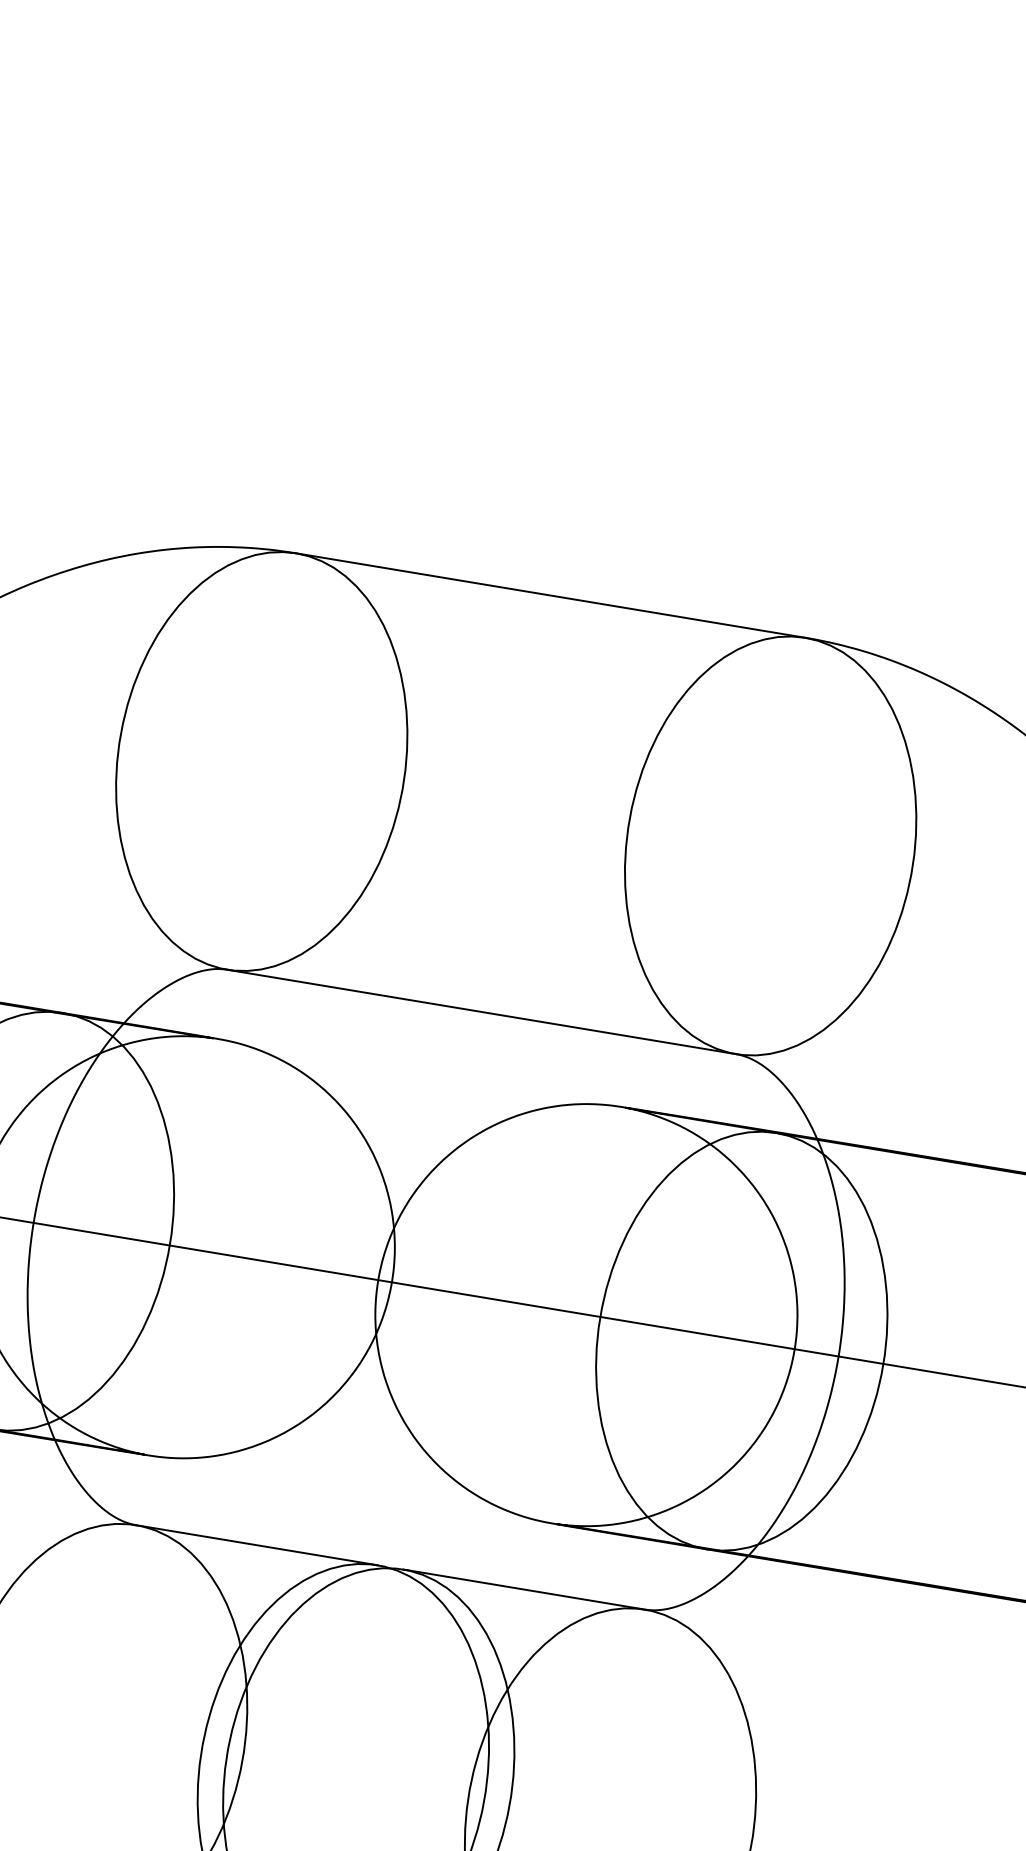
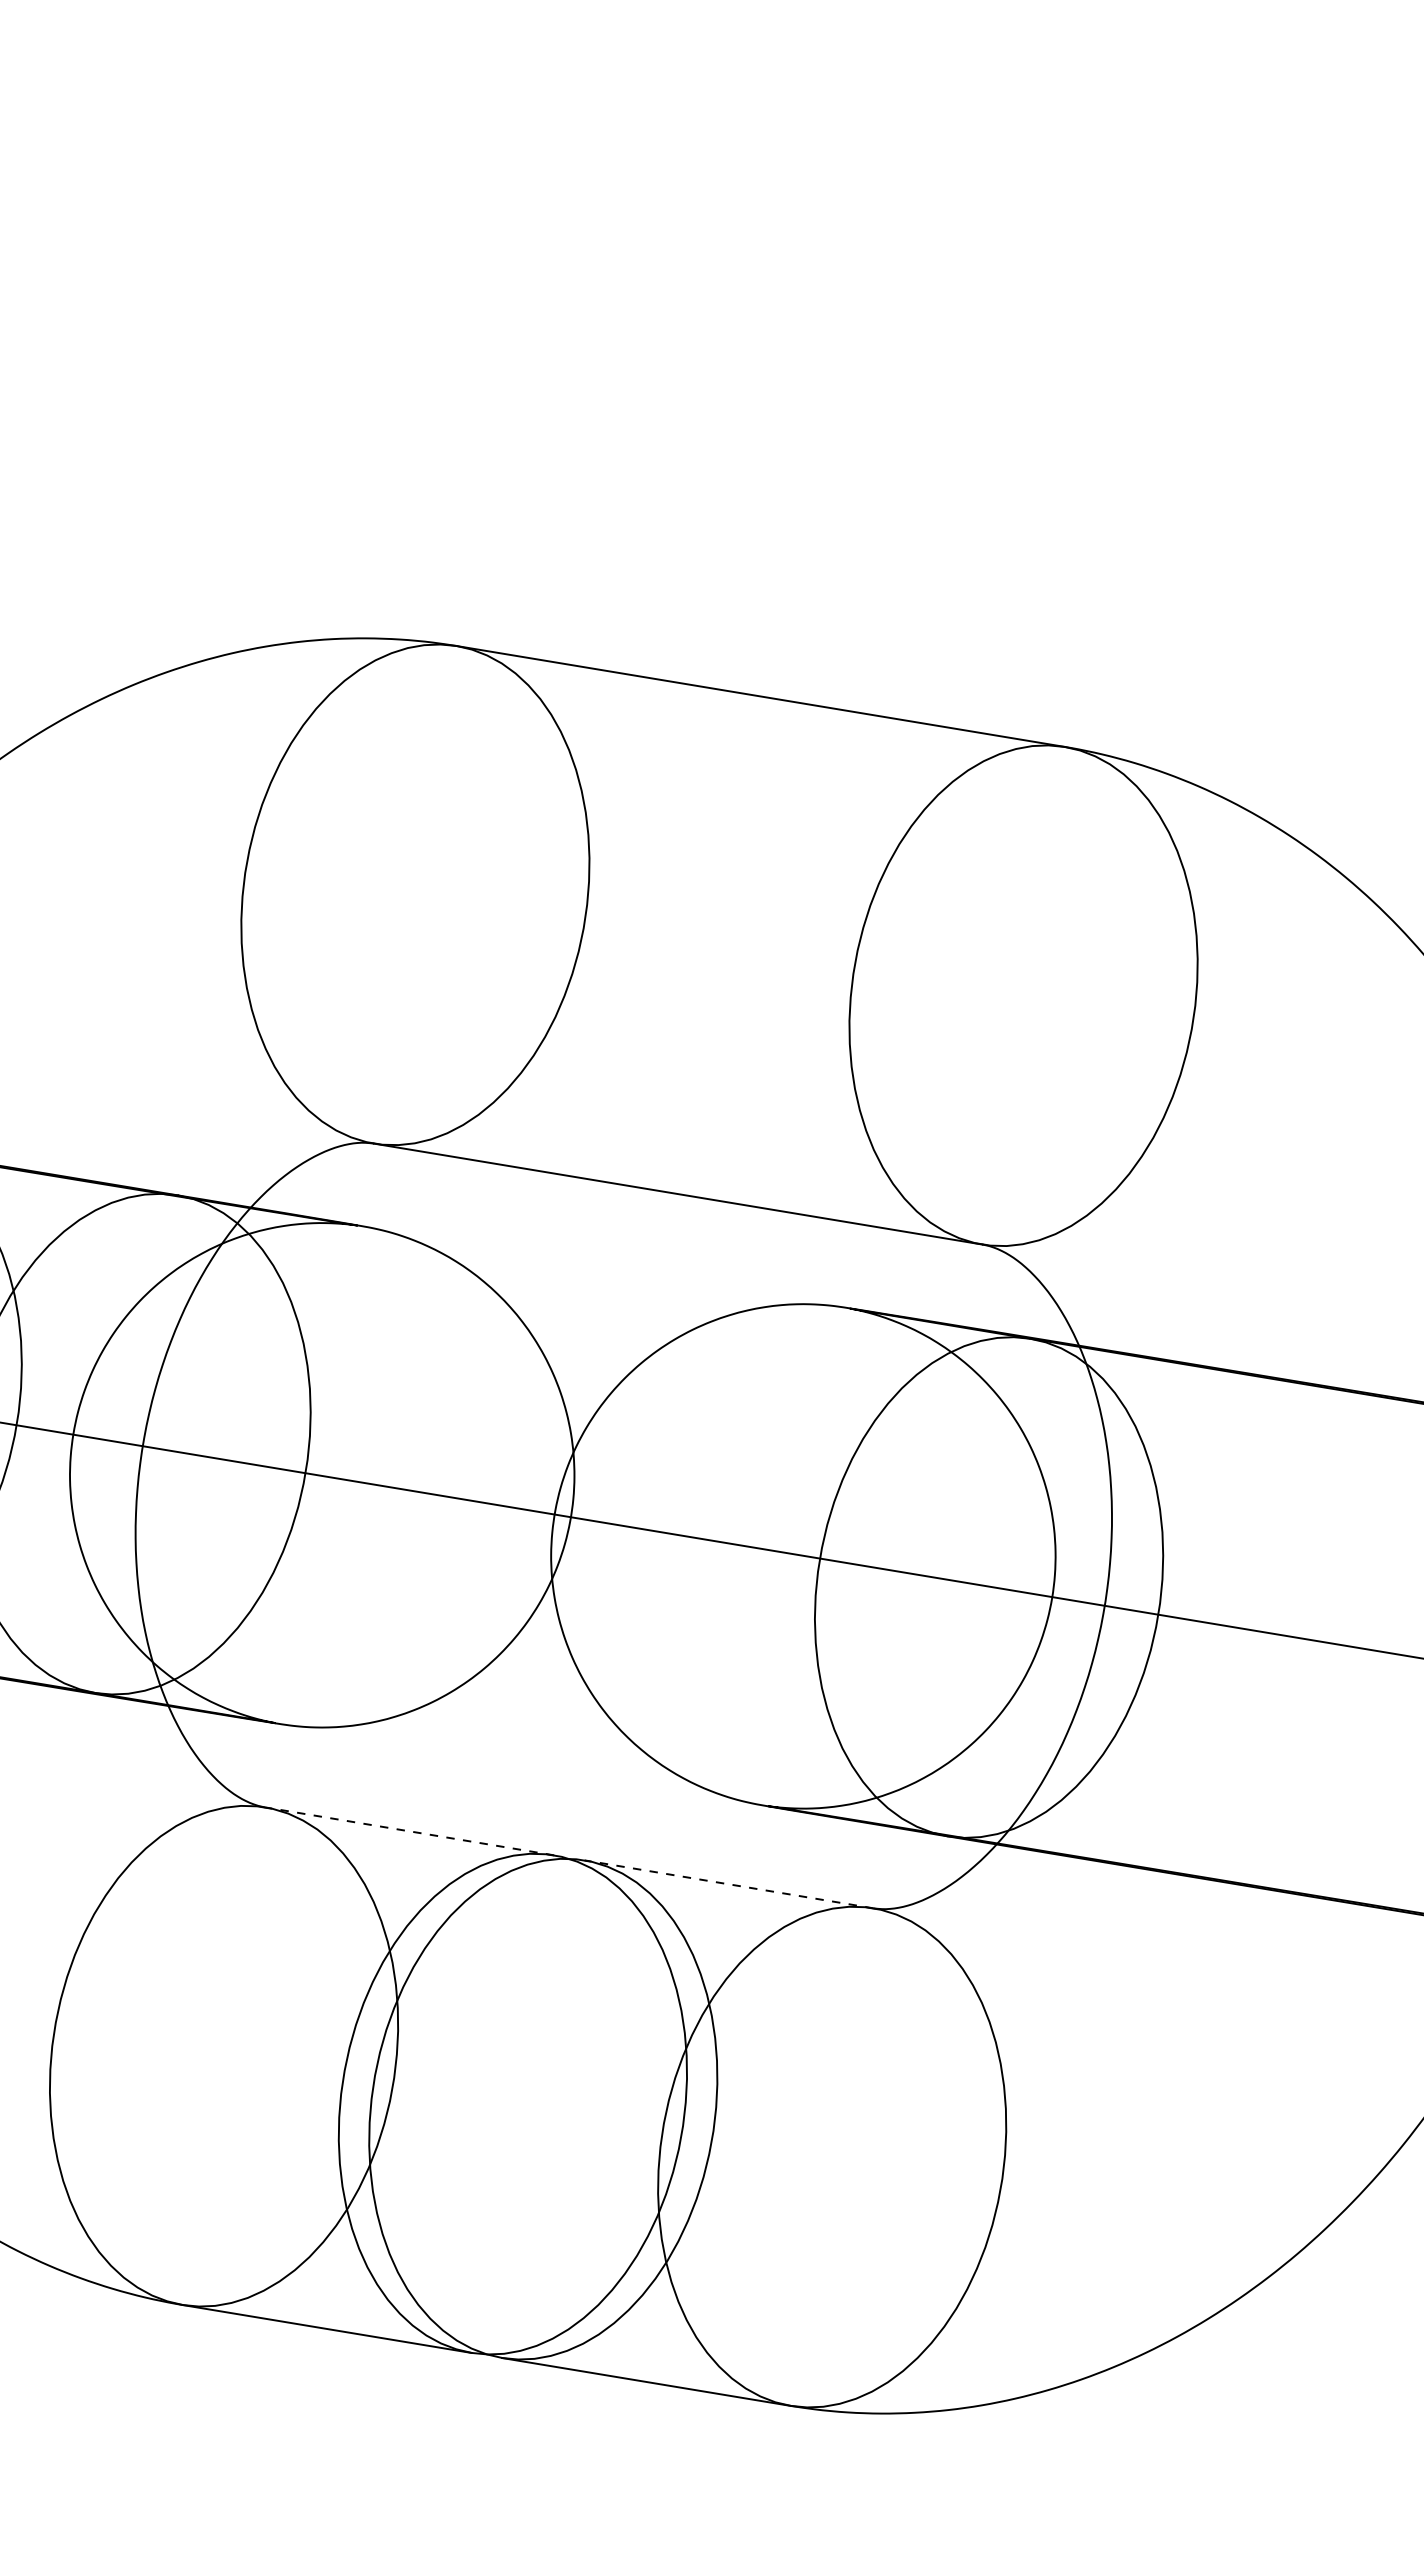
line: (256, 1545) -> (409, 1831), solid -> dashed
line: (523, 1589) -> (728, 1884), solid -> dashed

